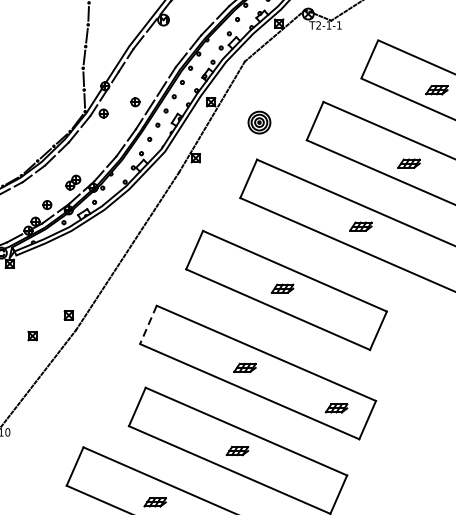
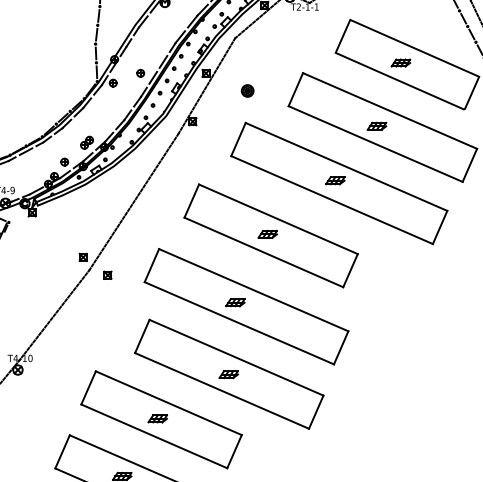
part: (259, 122) -> (247, 90), size x0.62
line: (147, 325) -> (151, 266), dashed -> solid
part: (32, 335) -> (107, 274), moved
part: (336, 408) -> (314, 337), removed

